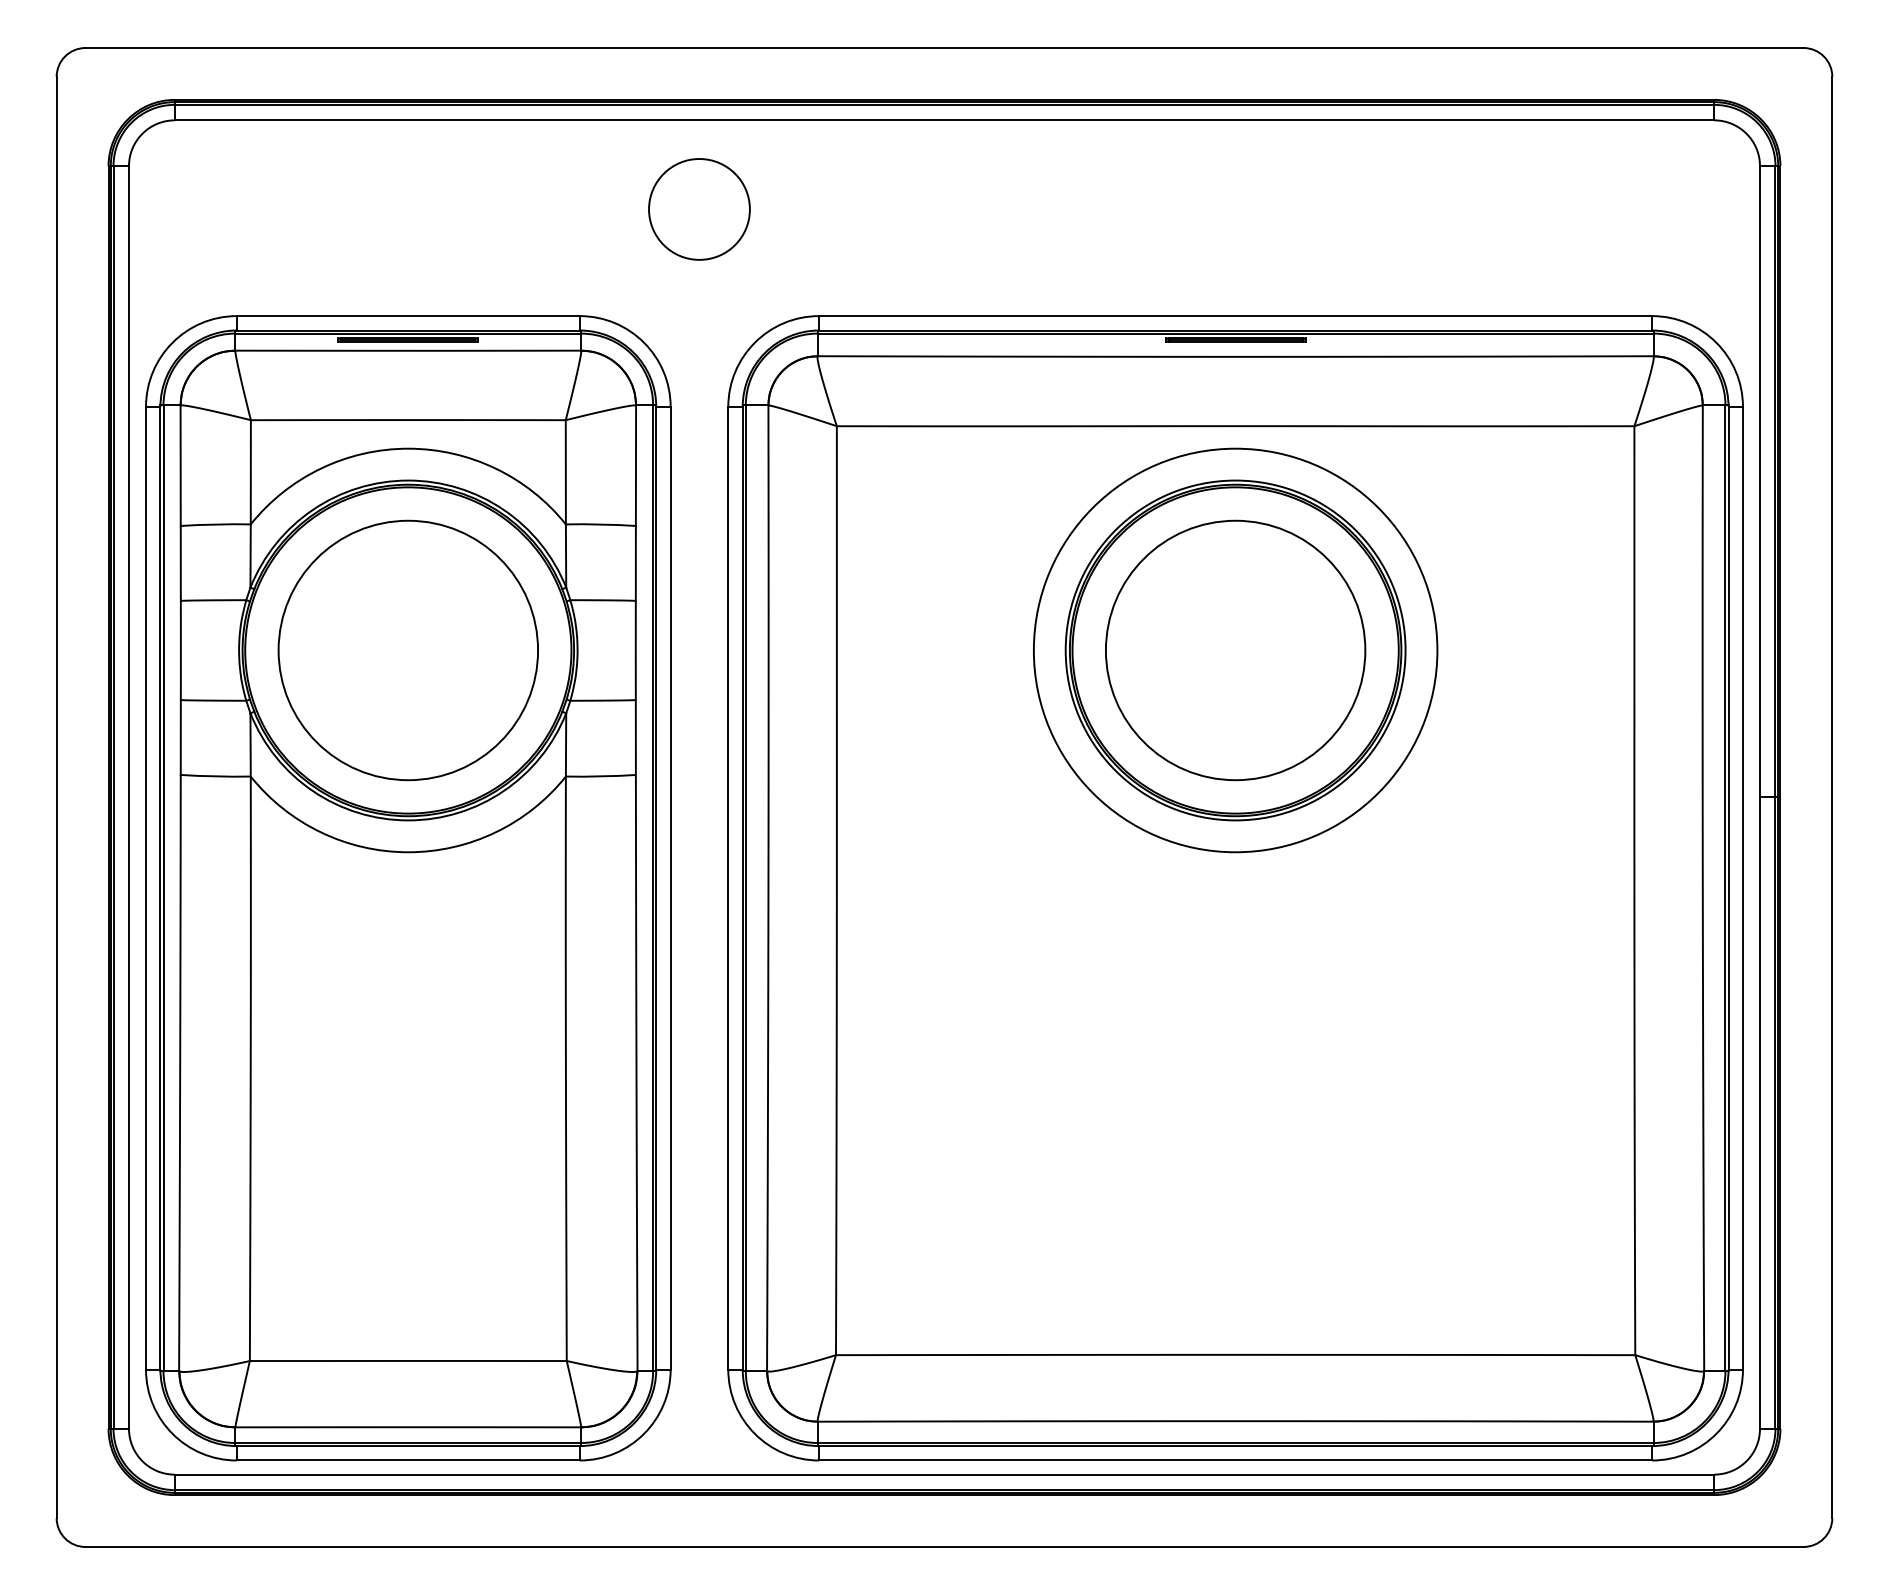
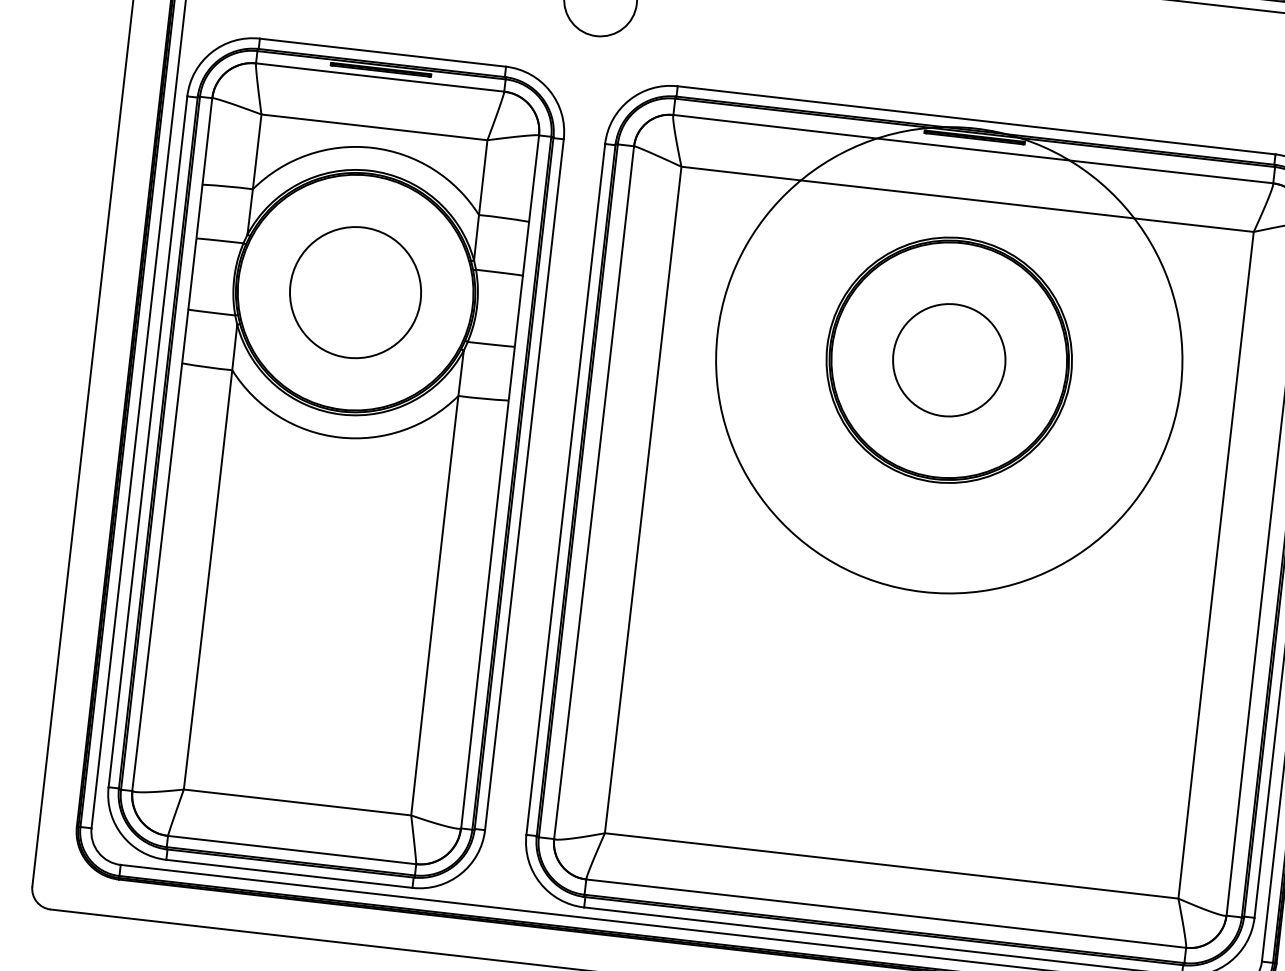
circle: (407, 650) -> (355, 292), size x0.7
circle: (1235, 650) -> (949, 360), size x0.6
circle: (1235, 650) -> (949, 360), size x1.6

